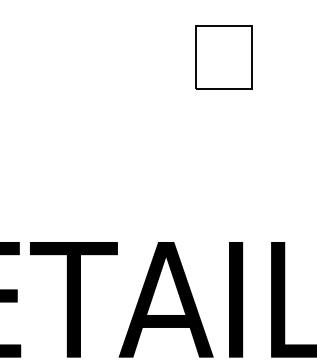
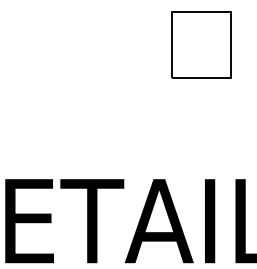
part: (224, 56) -> (201, 44), size x1.43

